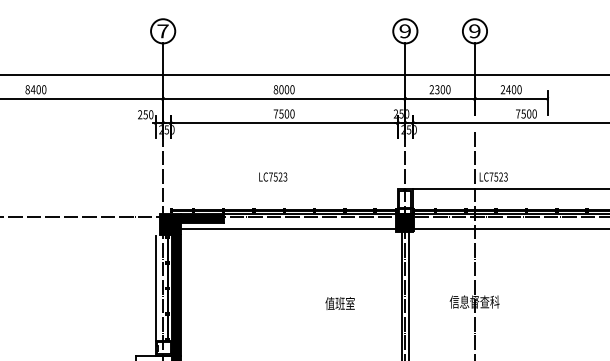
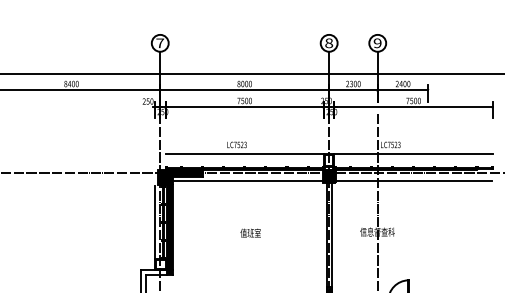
text: (405, 31) -> (329, 43), 9 -> 8
line: (283, 189) -> (244, 153), added
text: (339, 302) -> (250, 232), moved

